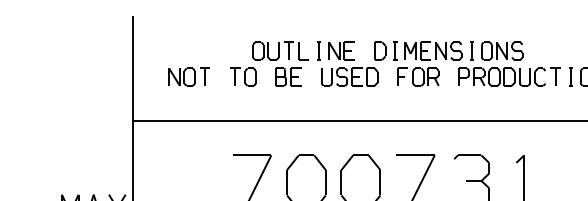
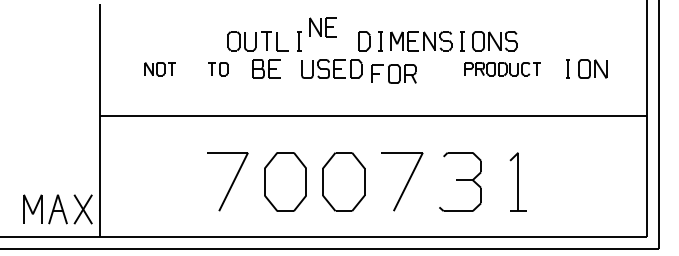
part: (340, 51) -> (322, 27), moved
part: (189, 76) -> (160, 68), size x0.7
part: (243, 76) -> (218, 68), size x0.7
part: (417, 76) -> (393, 73), moved
part: (509, 76) -> (502, 68), size x0.7

